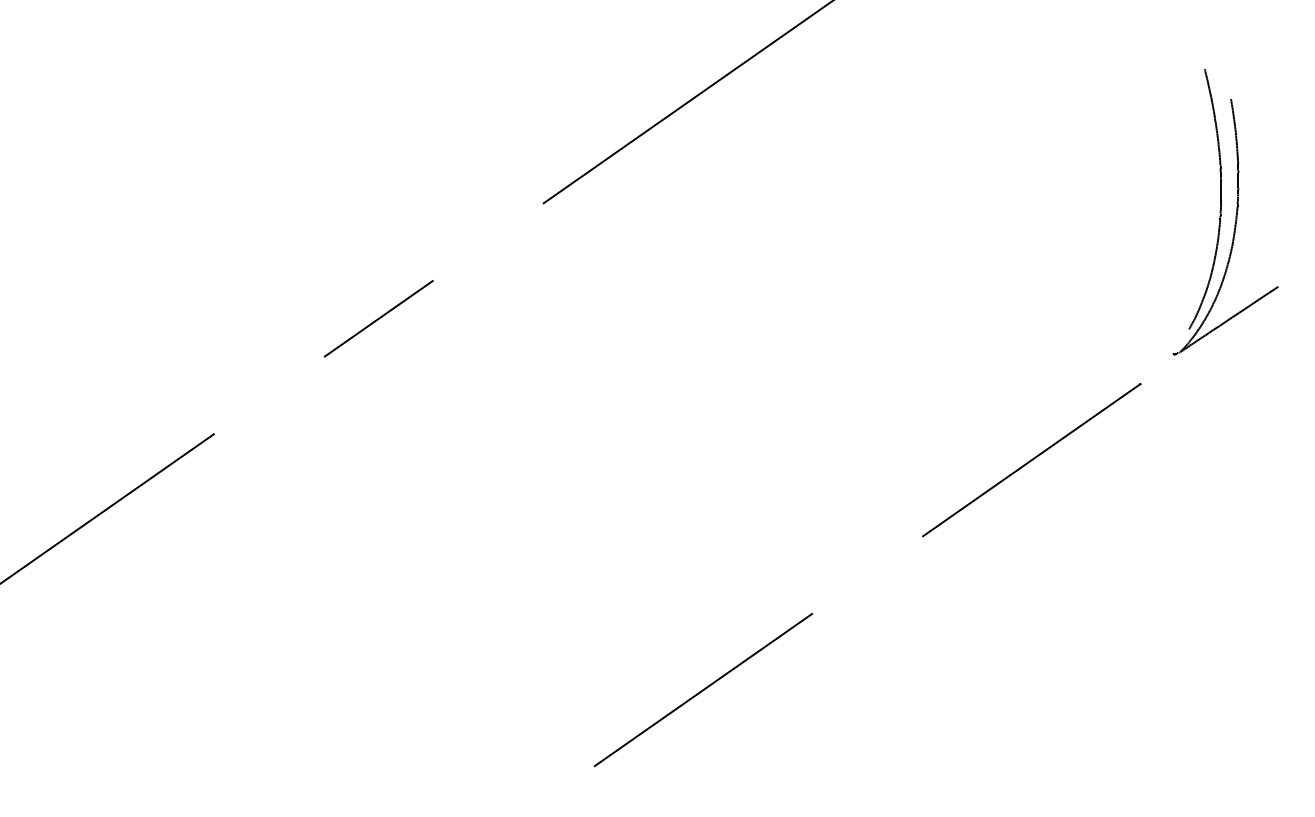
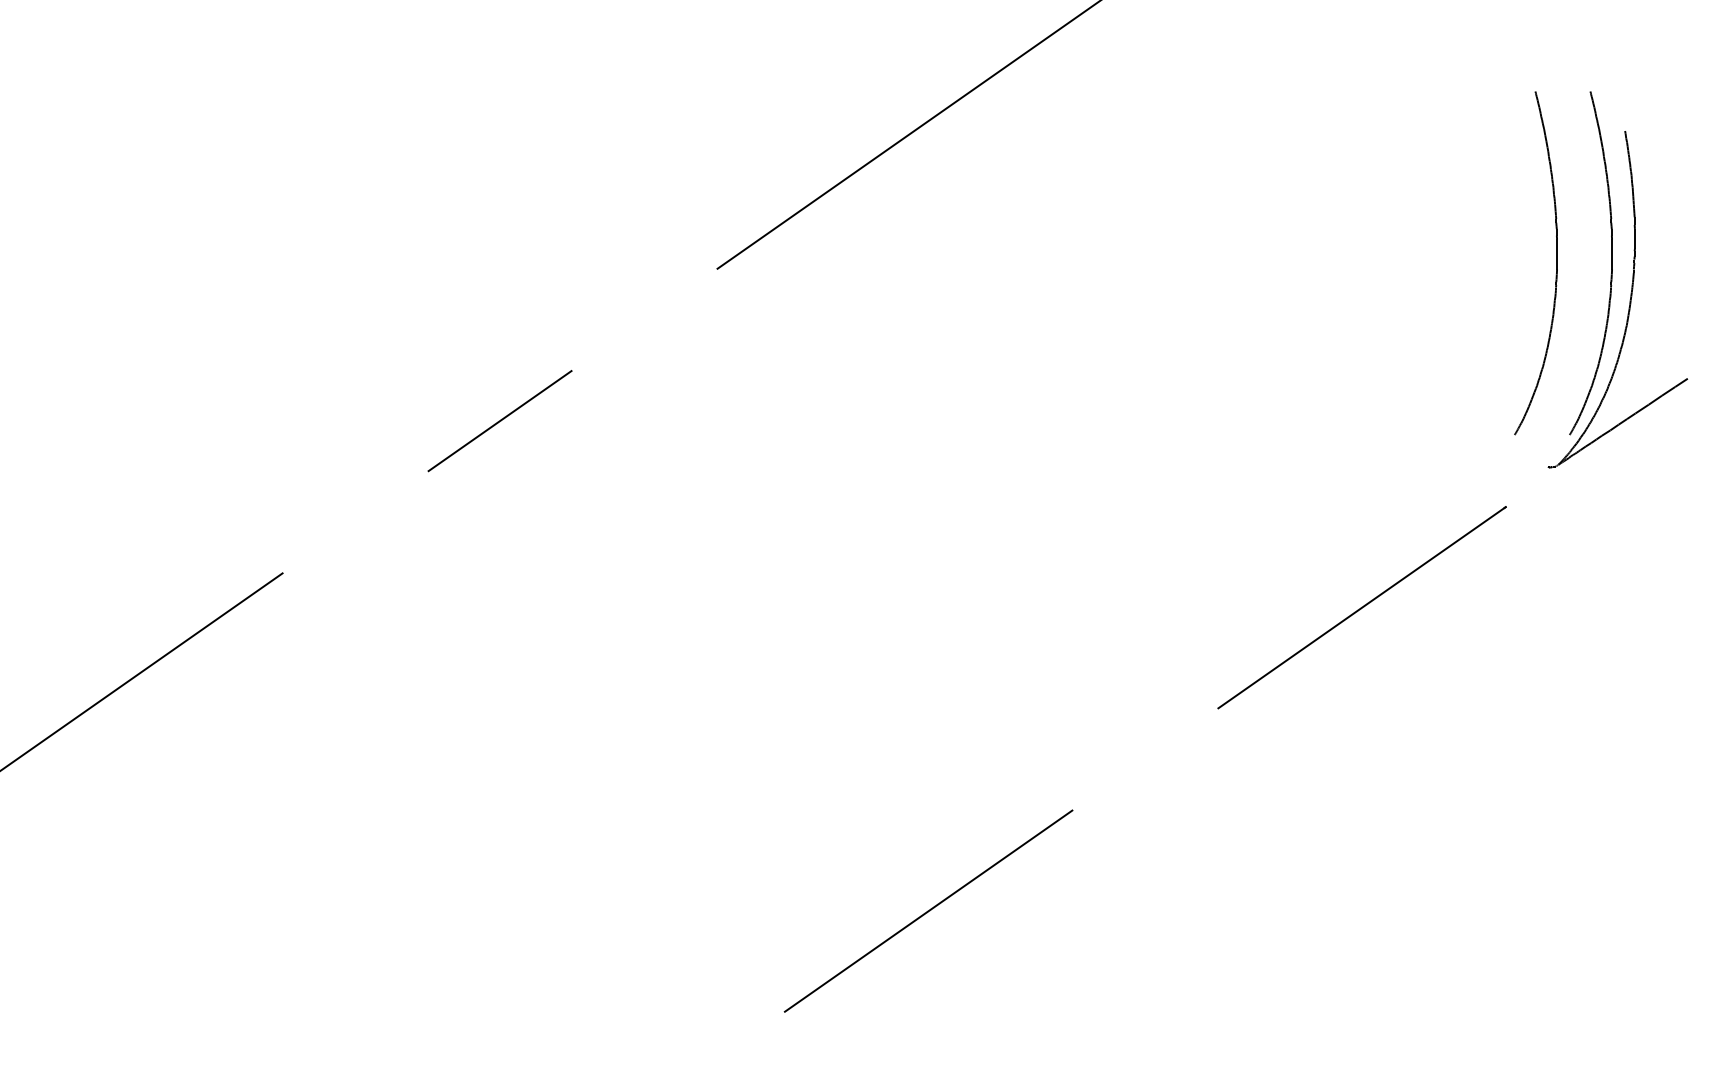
curve: (1179, 199) -> (1556, 263), added

